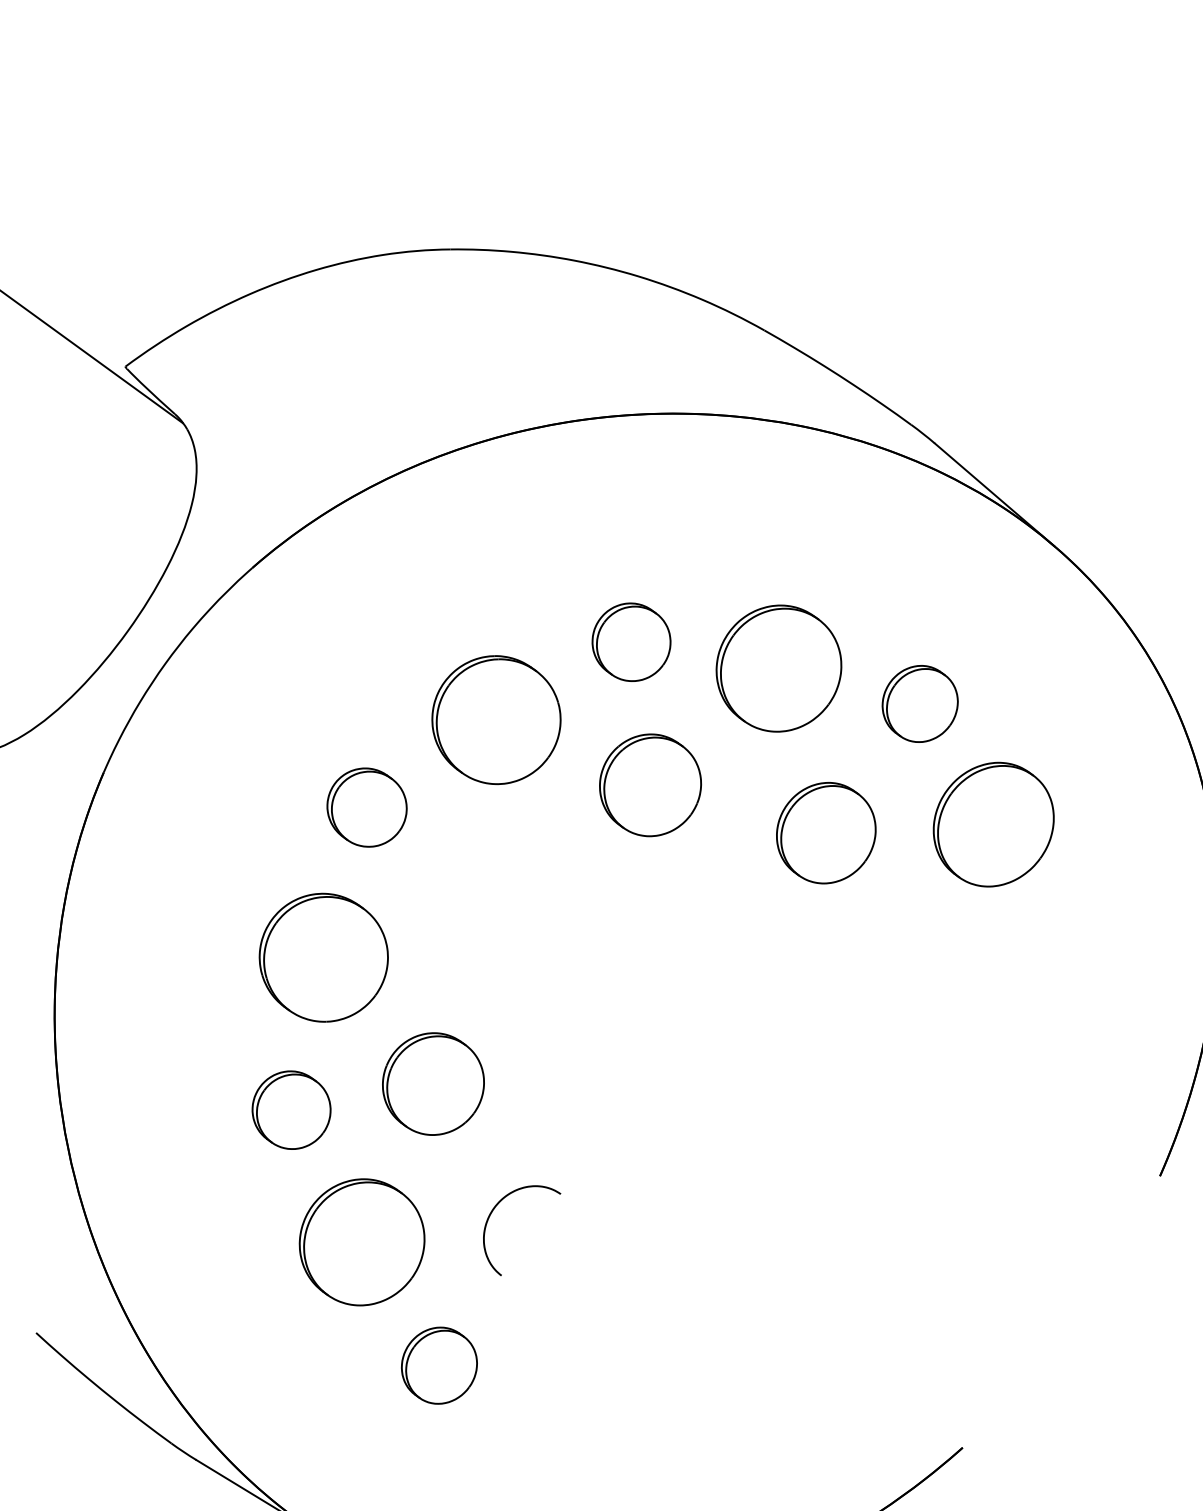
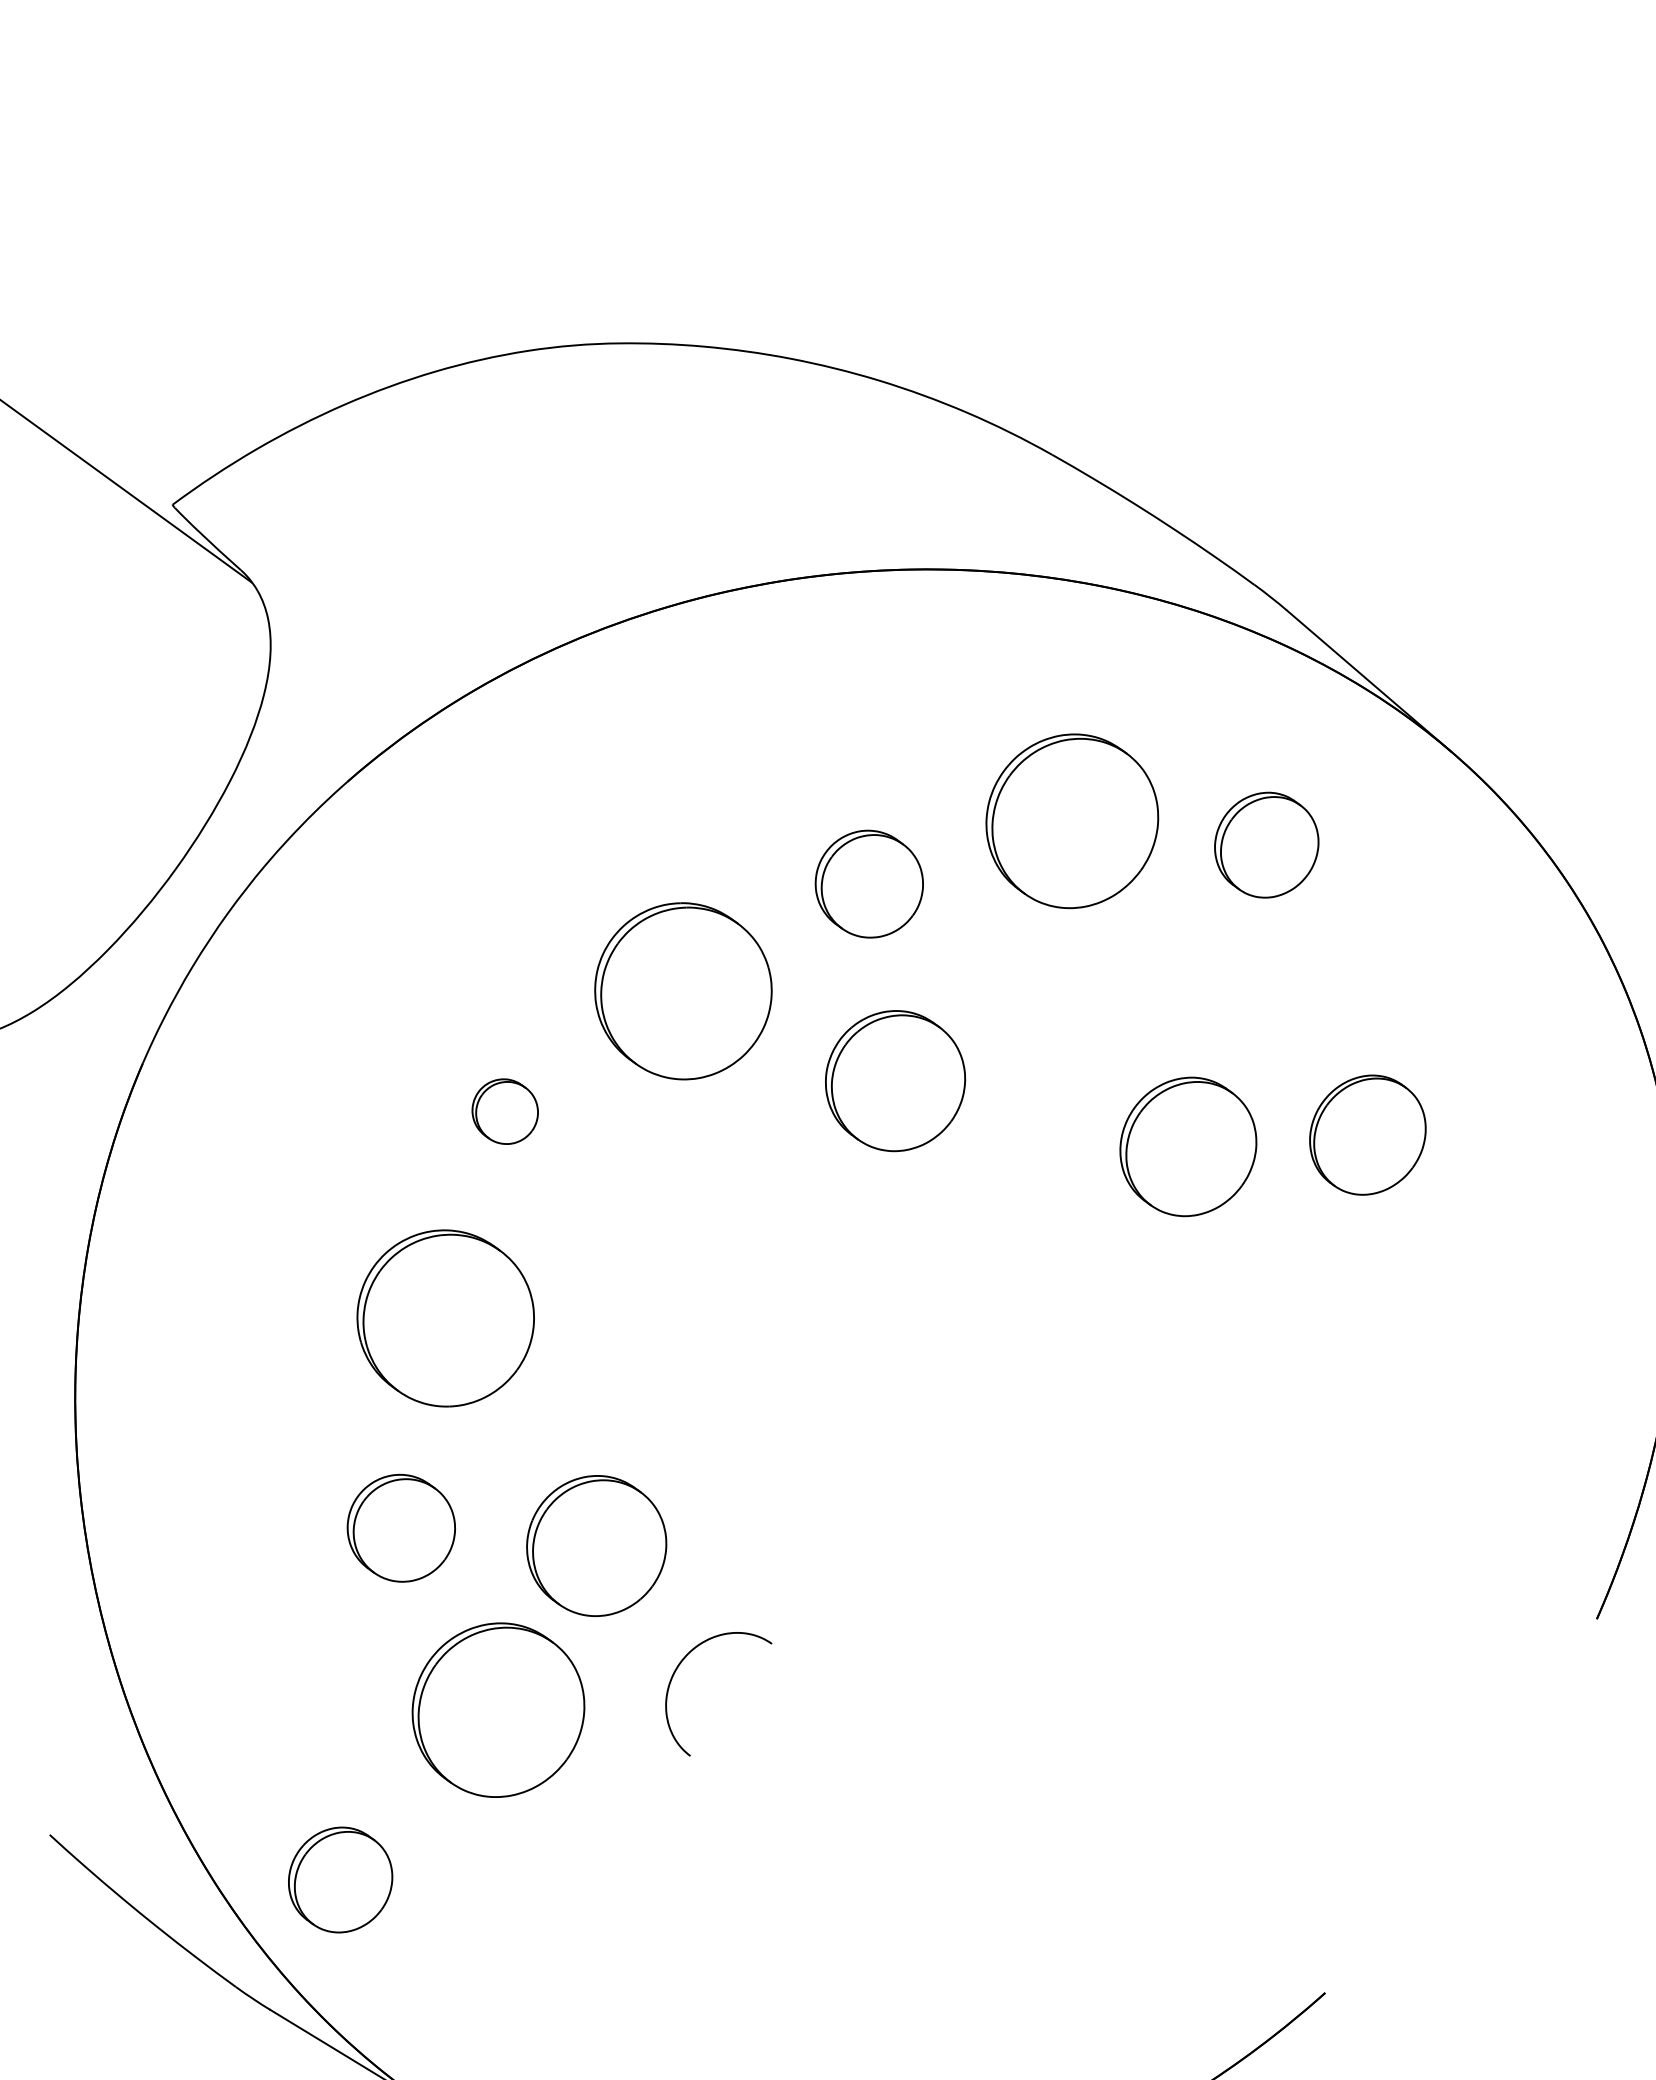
part: (778, 668) -> (1071, 821), moved
part: (919, 703) -> (1265, 844), moved
part: (366, 807) -> (504, 1111), size x0.6
part: (993, 824) -> (1367, 1134), size x0.7
part: (826, 833) -> (1188, 1147), moved
part: (433, 1083) -> (596, 1545), moved
part: (439, 1365) -> (340, 1879), moved

